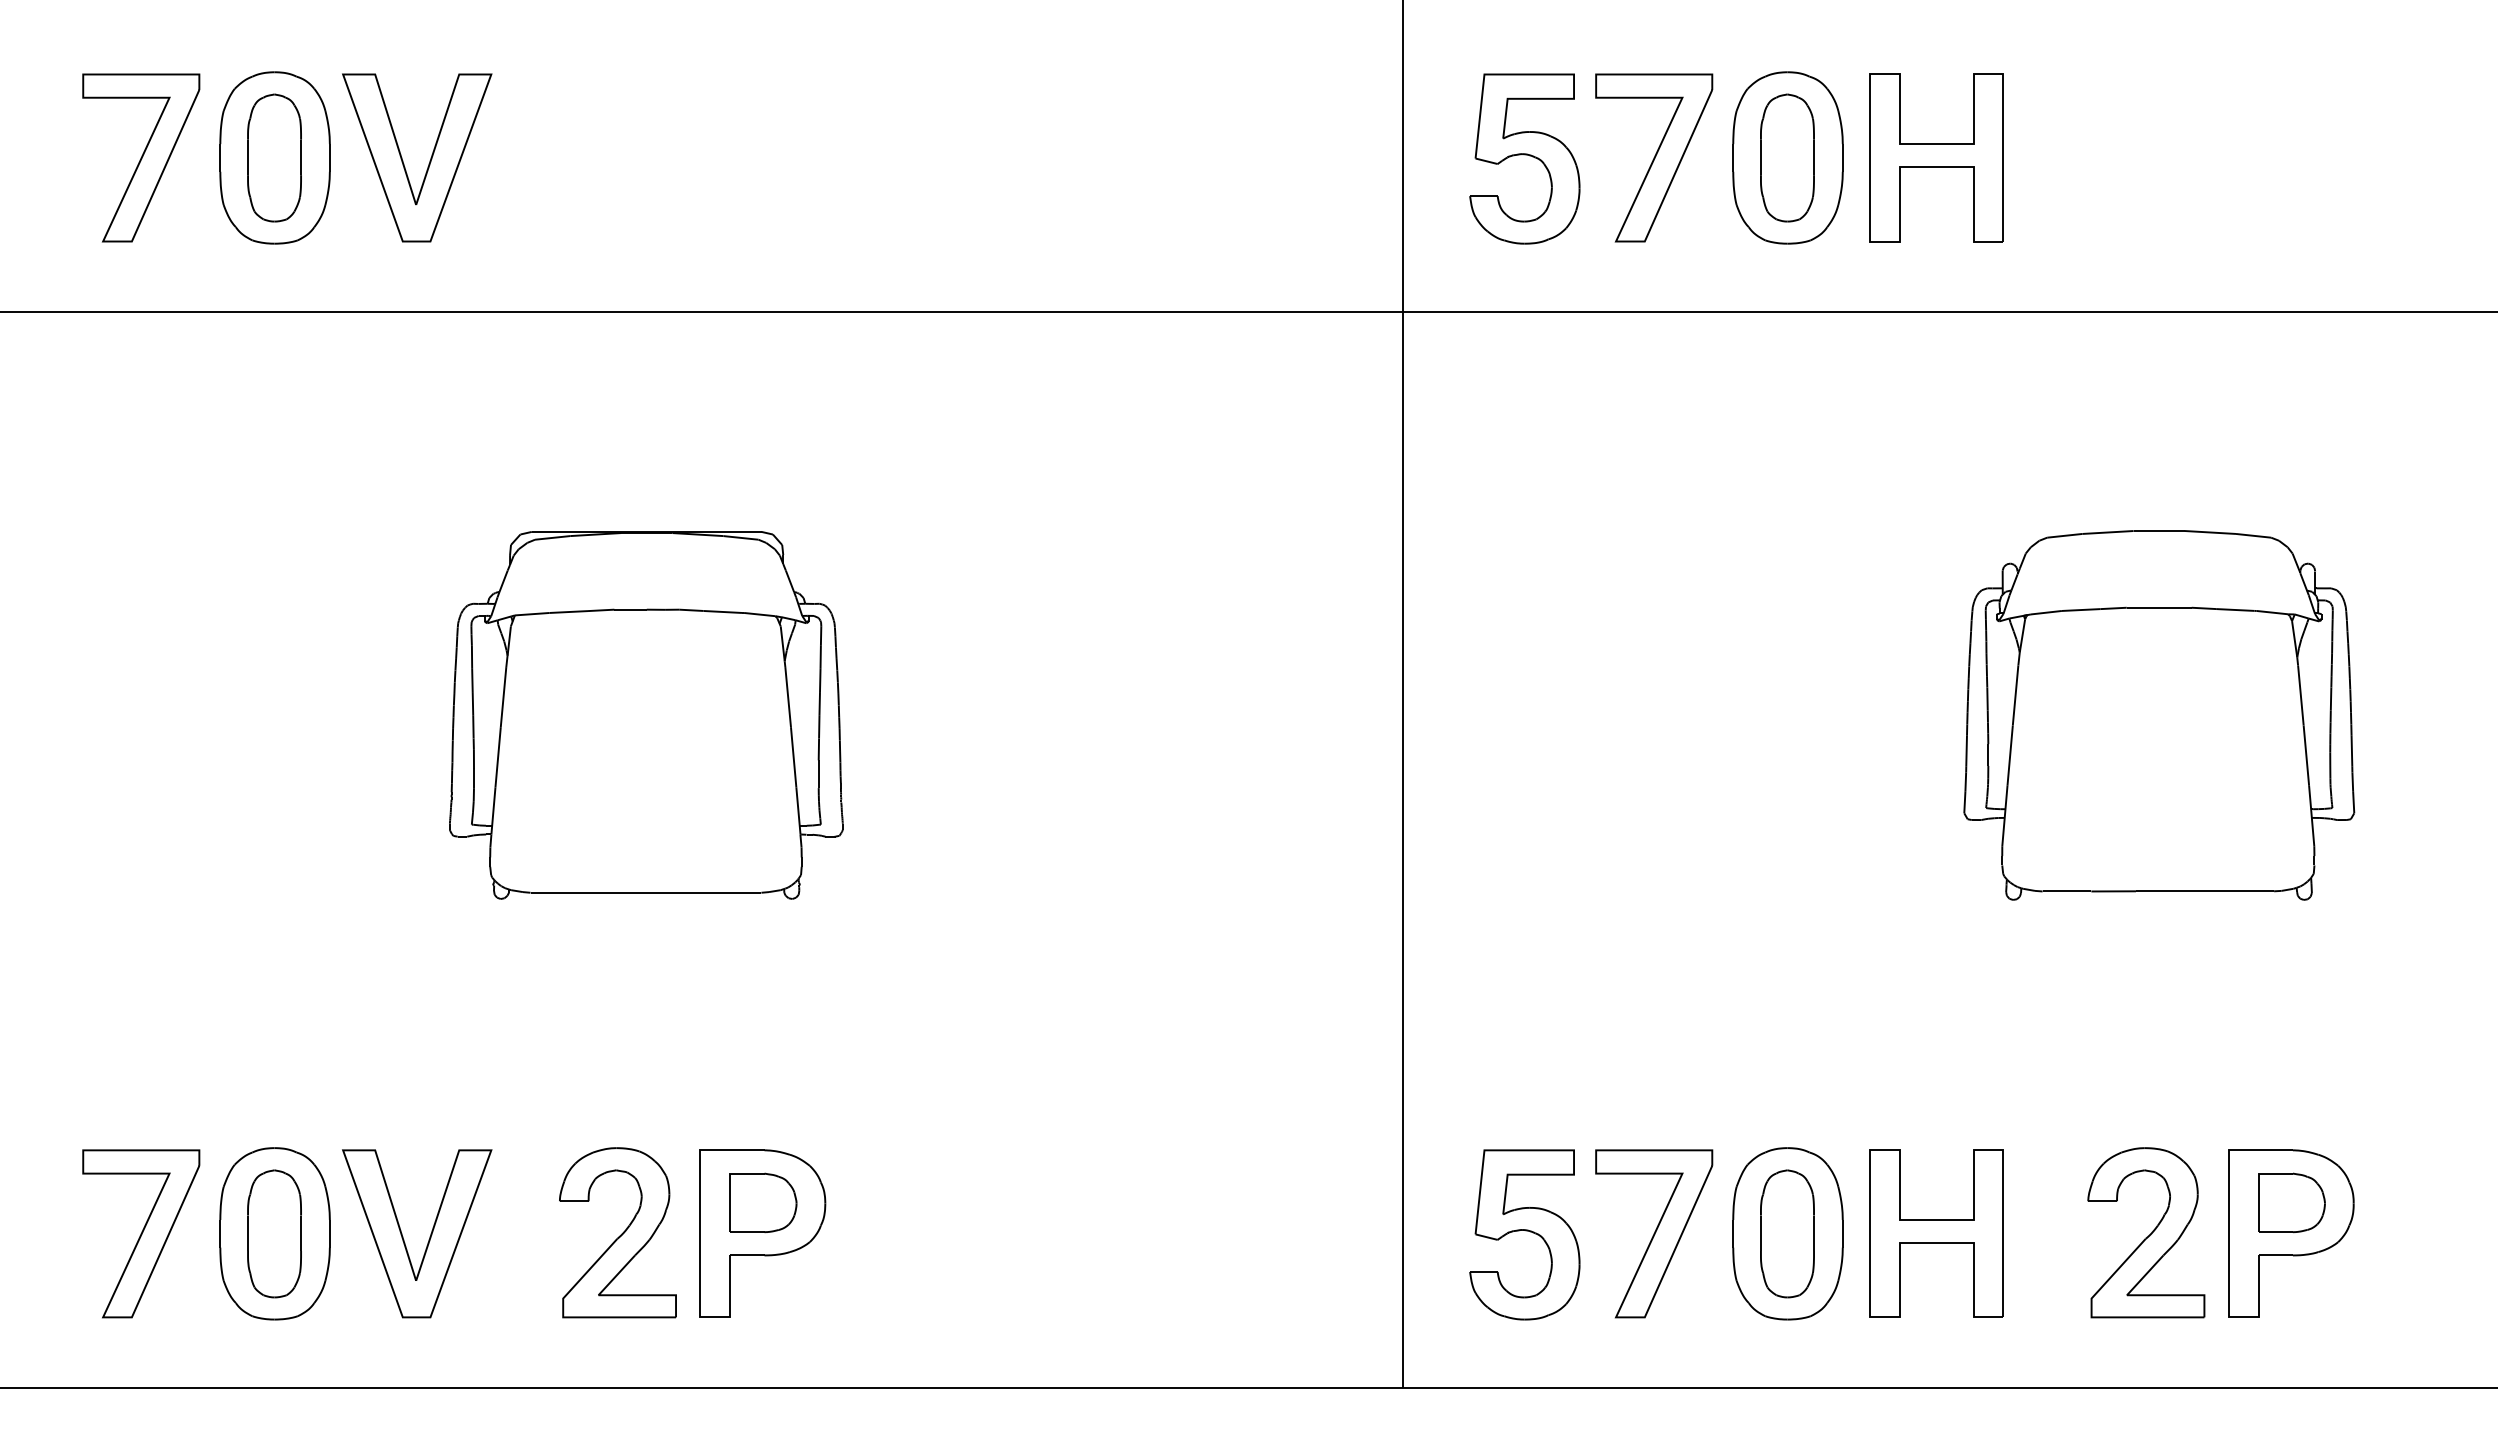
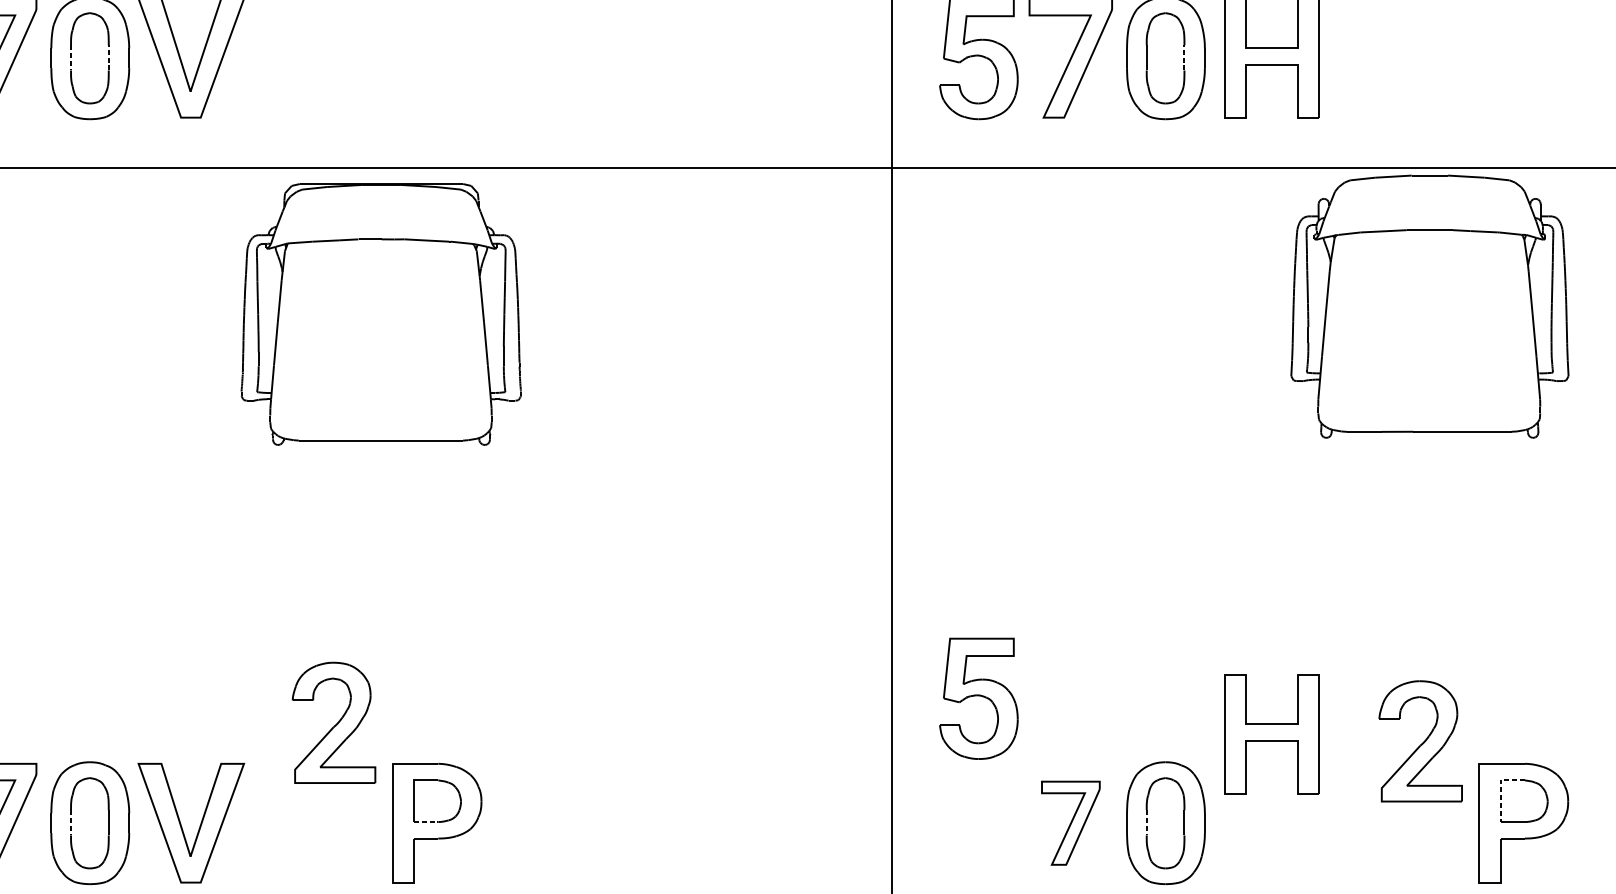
line: (248, 157) -> (71, 57), solid -> dashed
line: (301, 157) -> (109, 57), solid -> dashed
line: (1814, 157) -> (1184, 57), solid -> dashed
part: (646, 715) -> (381, 314), moved
part: (2159, 715) -> (1430, 306), moved
line: (2258, 1185) -> (1500, 788), solid -> dashed
part: (617, 1232) -> (333, 722), moved
line: (747, 1232) -> (426, 822), solid -> dashed
part: (2146, 1232) -> (1420, 741), moved
line: (248, 1233) -> (71, 822), solid -> dashed
part: (1654, 1233) -> (1071, 822), size x0.7
line: (1760, 1233) -> (1146, 822), solid -> dashed
part: (1936, 1233) -> (1271, 734), moved
part: (1524, 1234) -> (978, 698), moved

